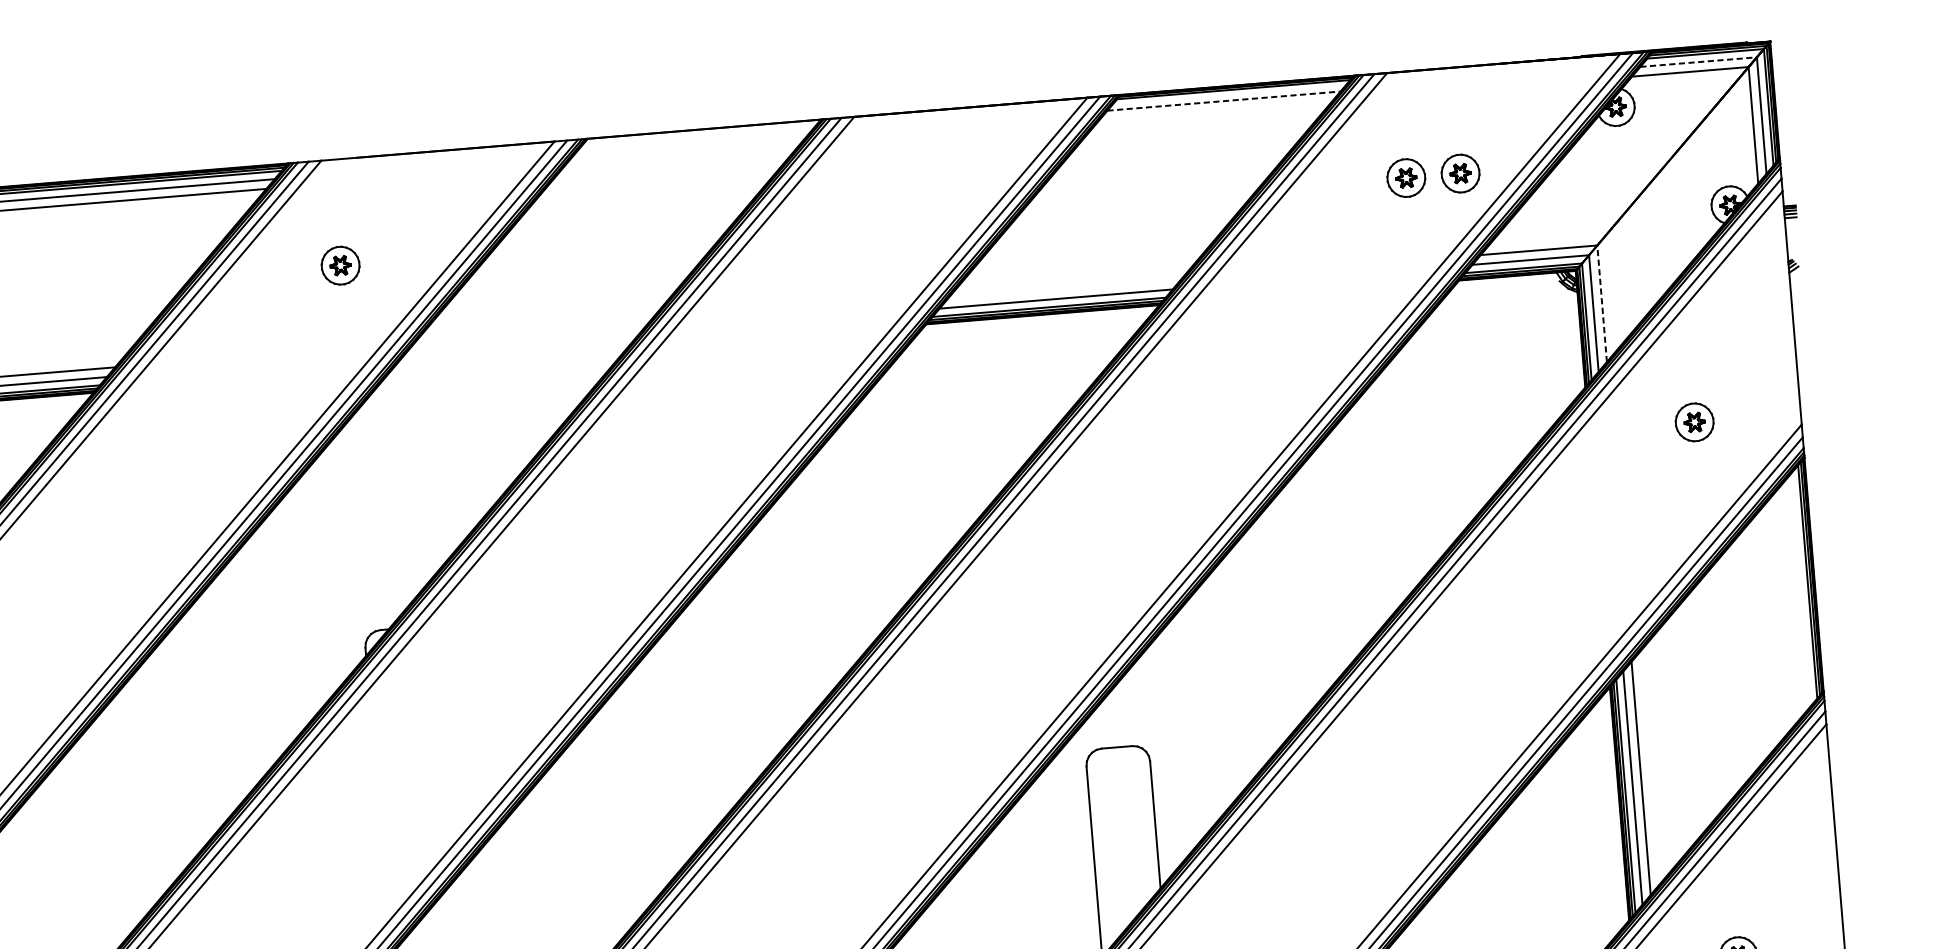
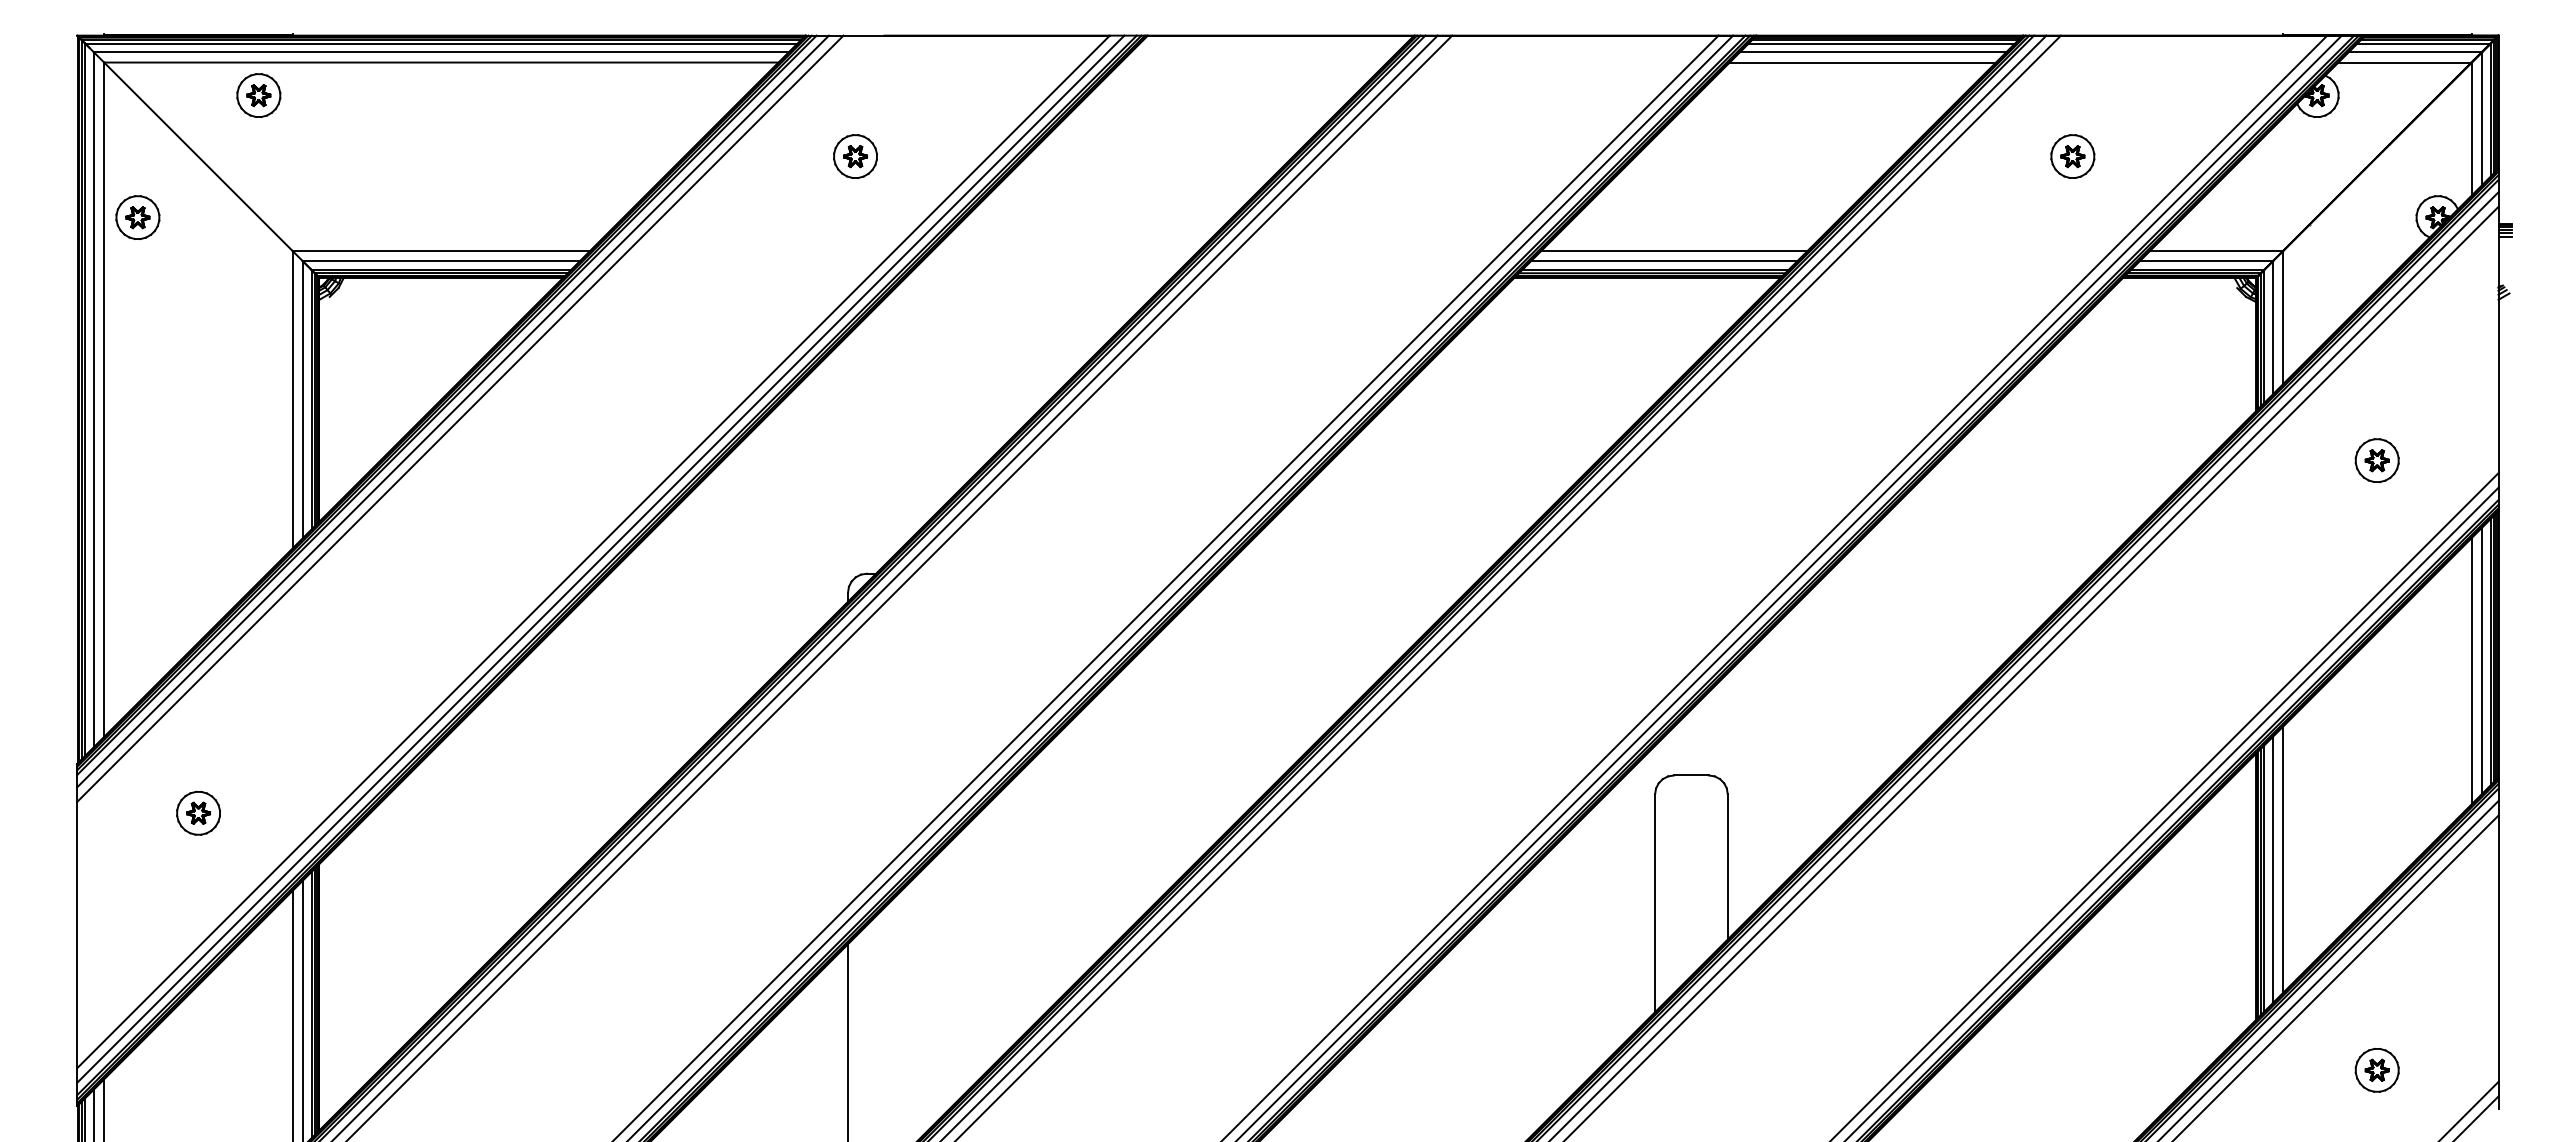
line: (1698, 62) -> (2415, 52), dashed -> solid
line: (1230, 92) -> (1881, 43), added
line: (1224, 101) -> (1873, 52), dashed -> solid
line: (1215, 110) -> (1862, 62), added
part: (1460, 173) -> (2134, 156), removed
line: (1064, 288) -> (1674, 250), added
line: (1602, 303) -> (2283, 317), dashed -> solid
line: (1800, 589) -> (2481, 660), added
line: (1792, 600) -> (2471, 671), added

